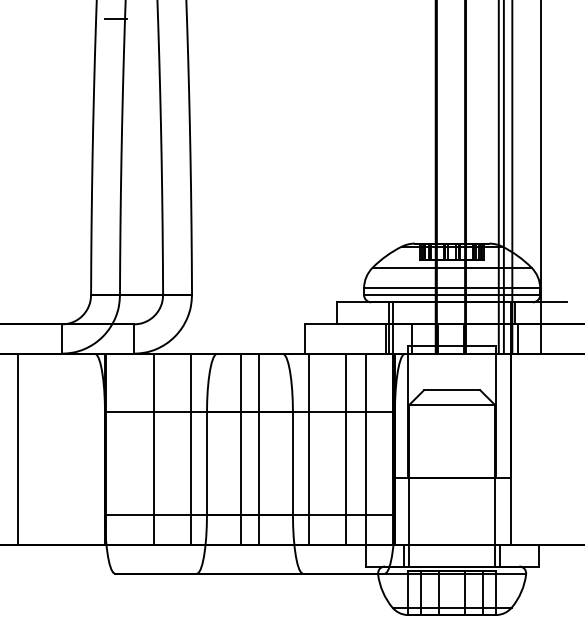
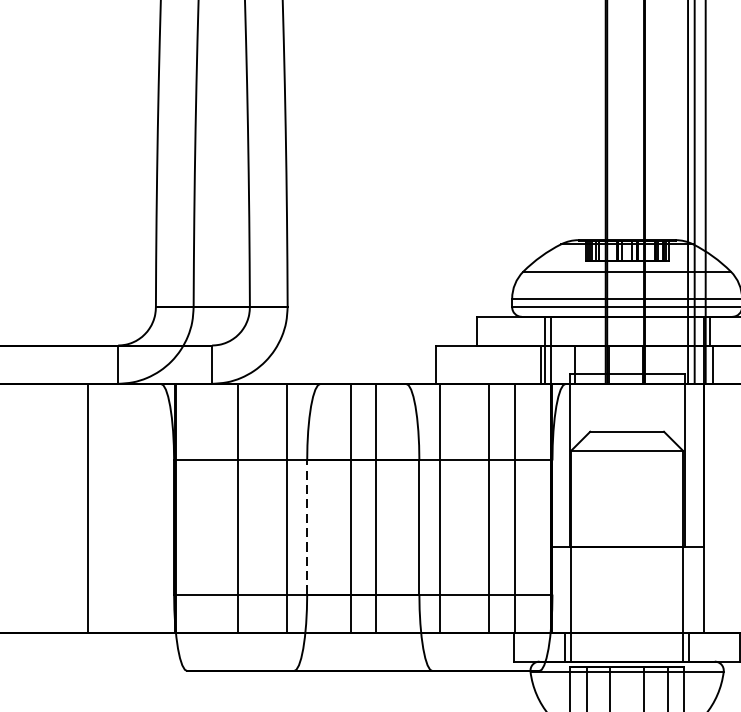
line: (17, 448) -> (87, 507), moved
line: (206, 463) -> (306, 527), solid -> dashed

